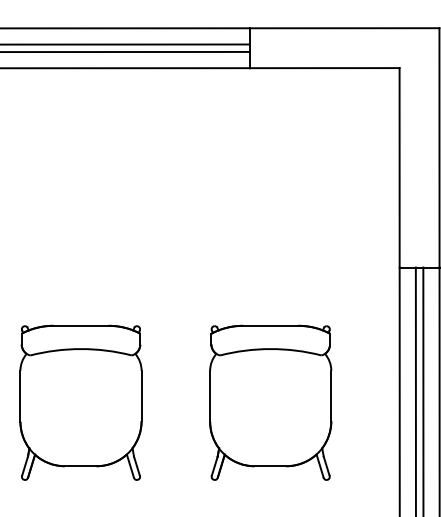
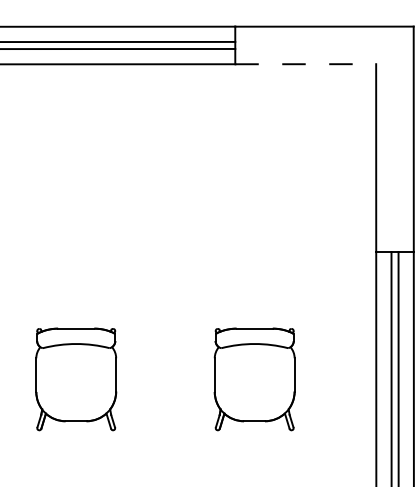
line: (325, 68) -> (306, 64), solid -> dashed
part: (81, 402) -> (76, 379), size x0.7
part: (270, 402) -> (254, 379), size x0.7

